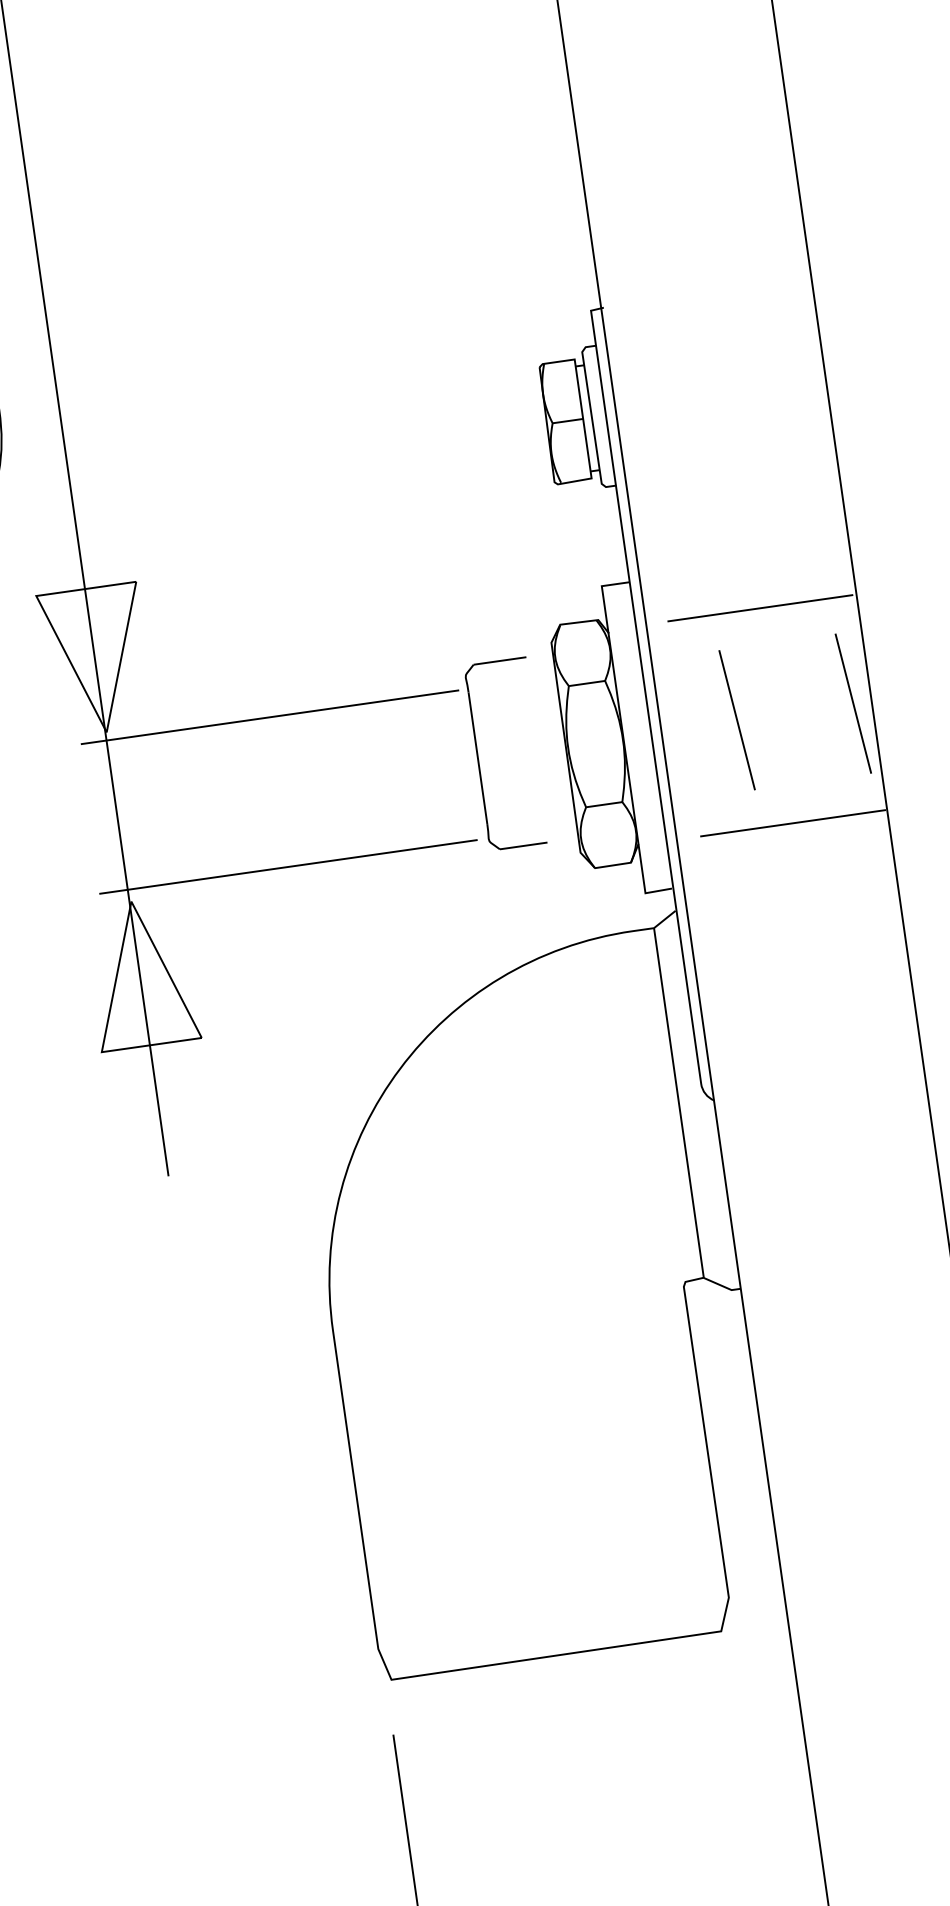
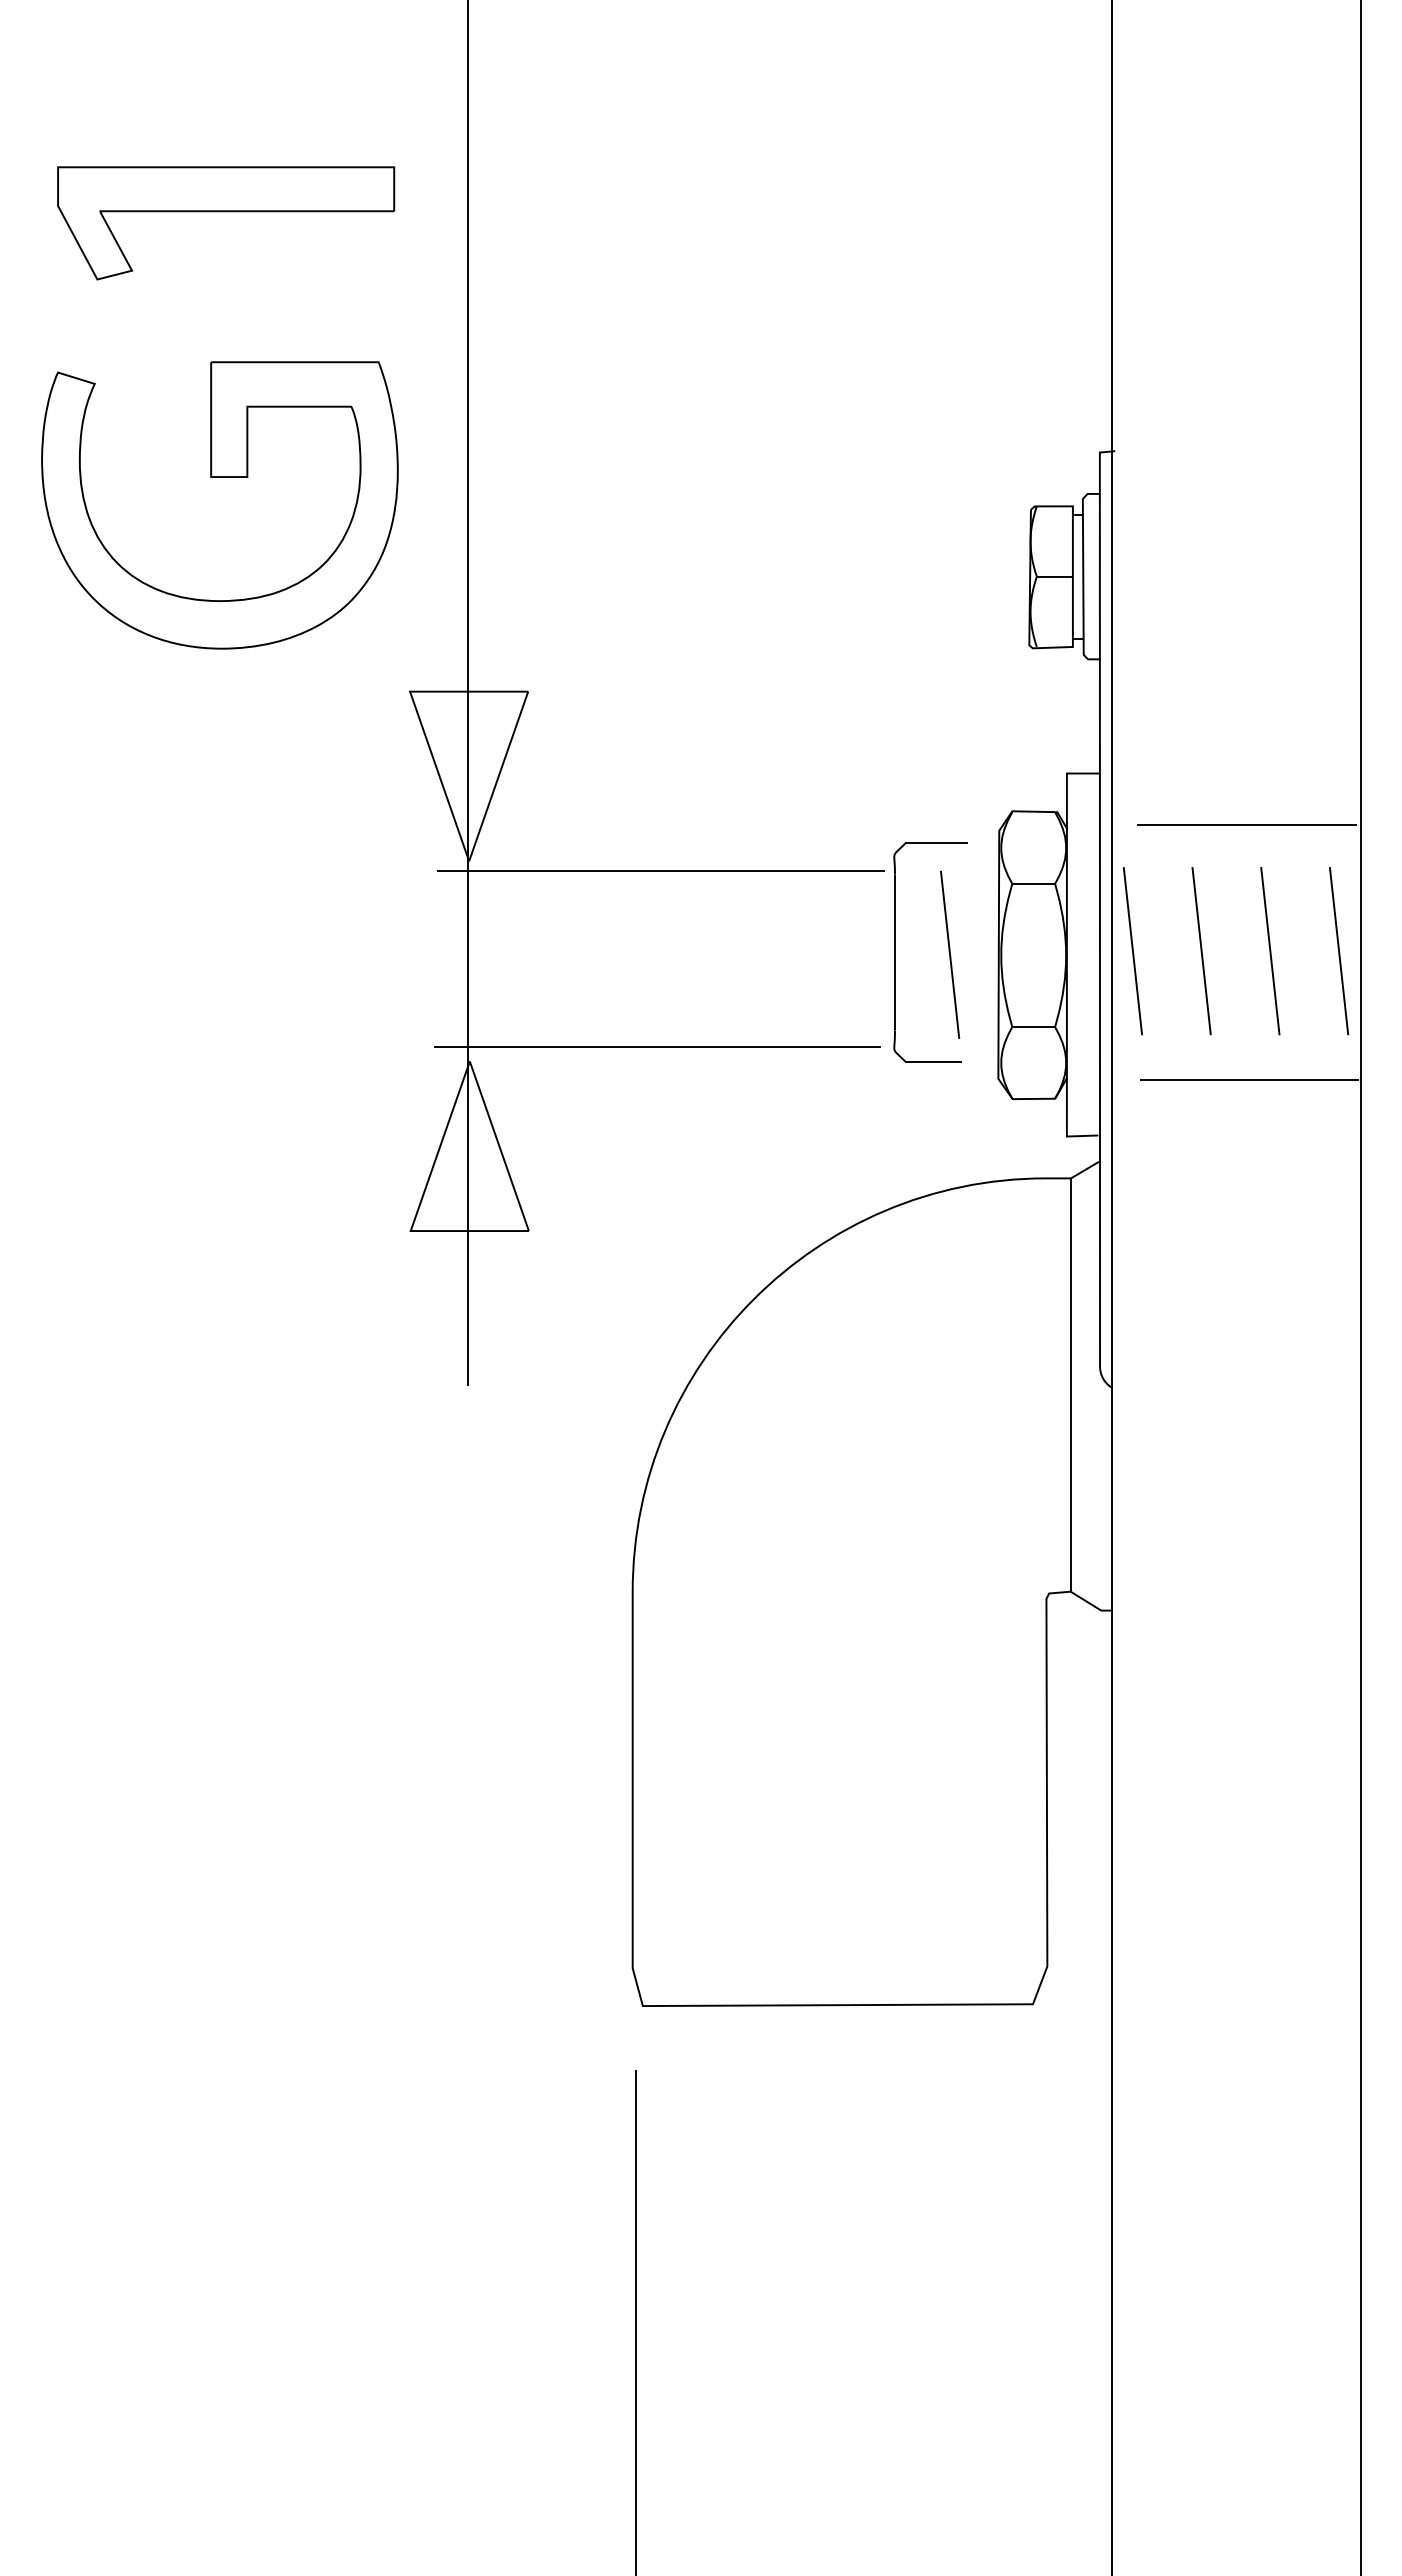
line: (795, 712) -> (1270, 951), added
line: (678, 728) -> (1132, 951), added
line: (525, 753) -> (950, 954), added

